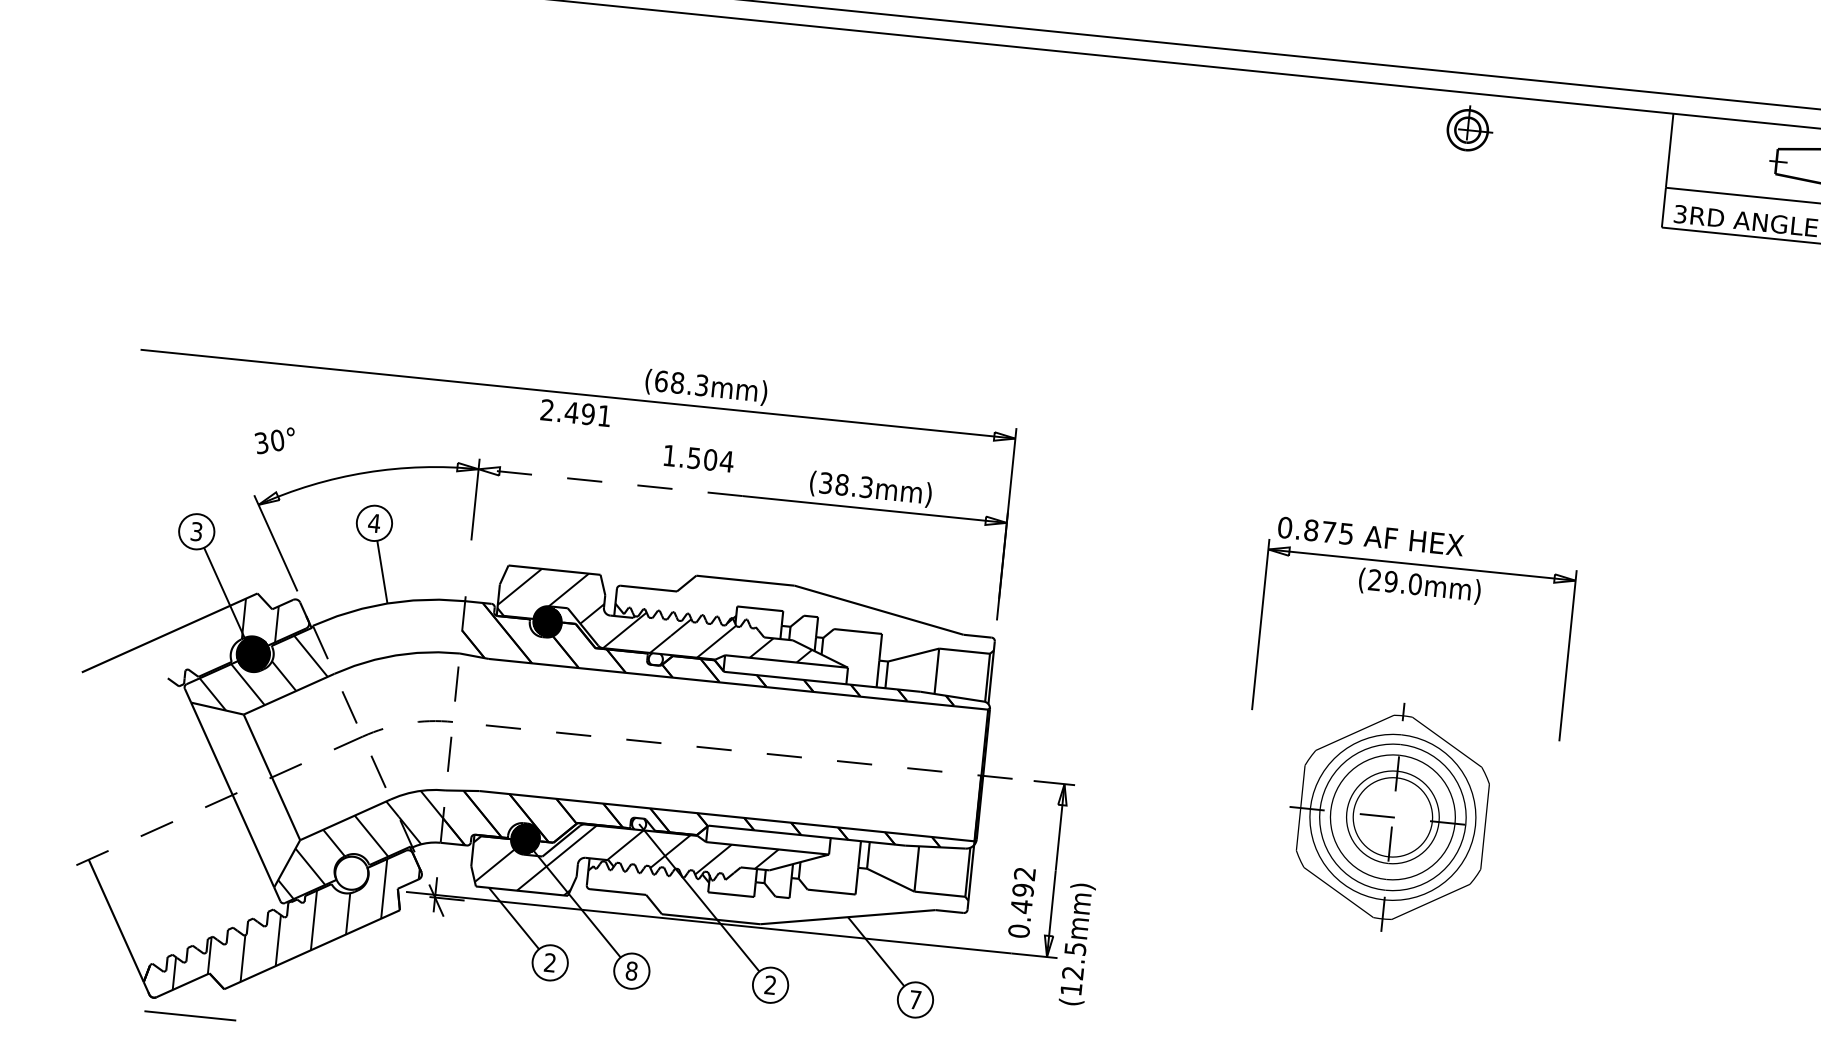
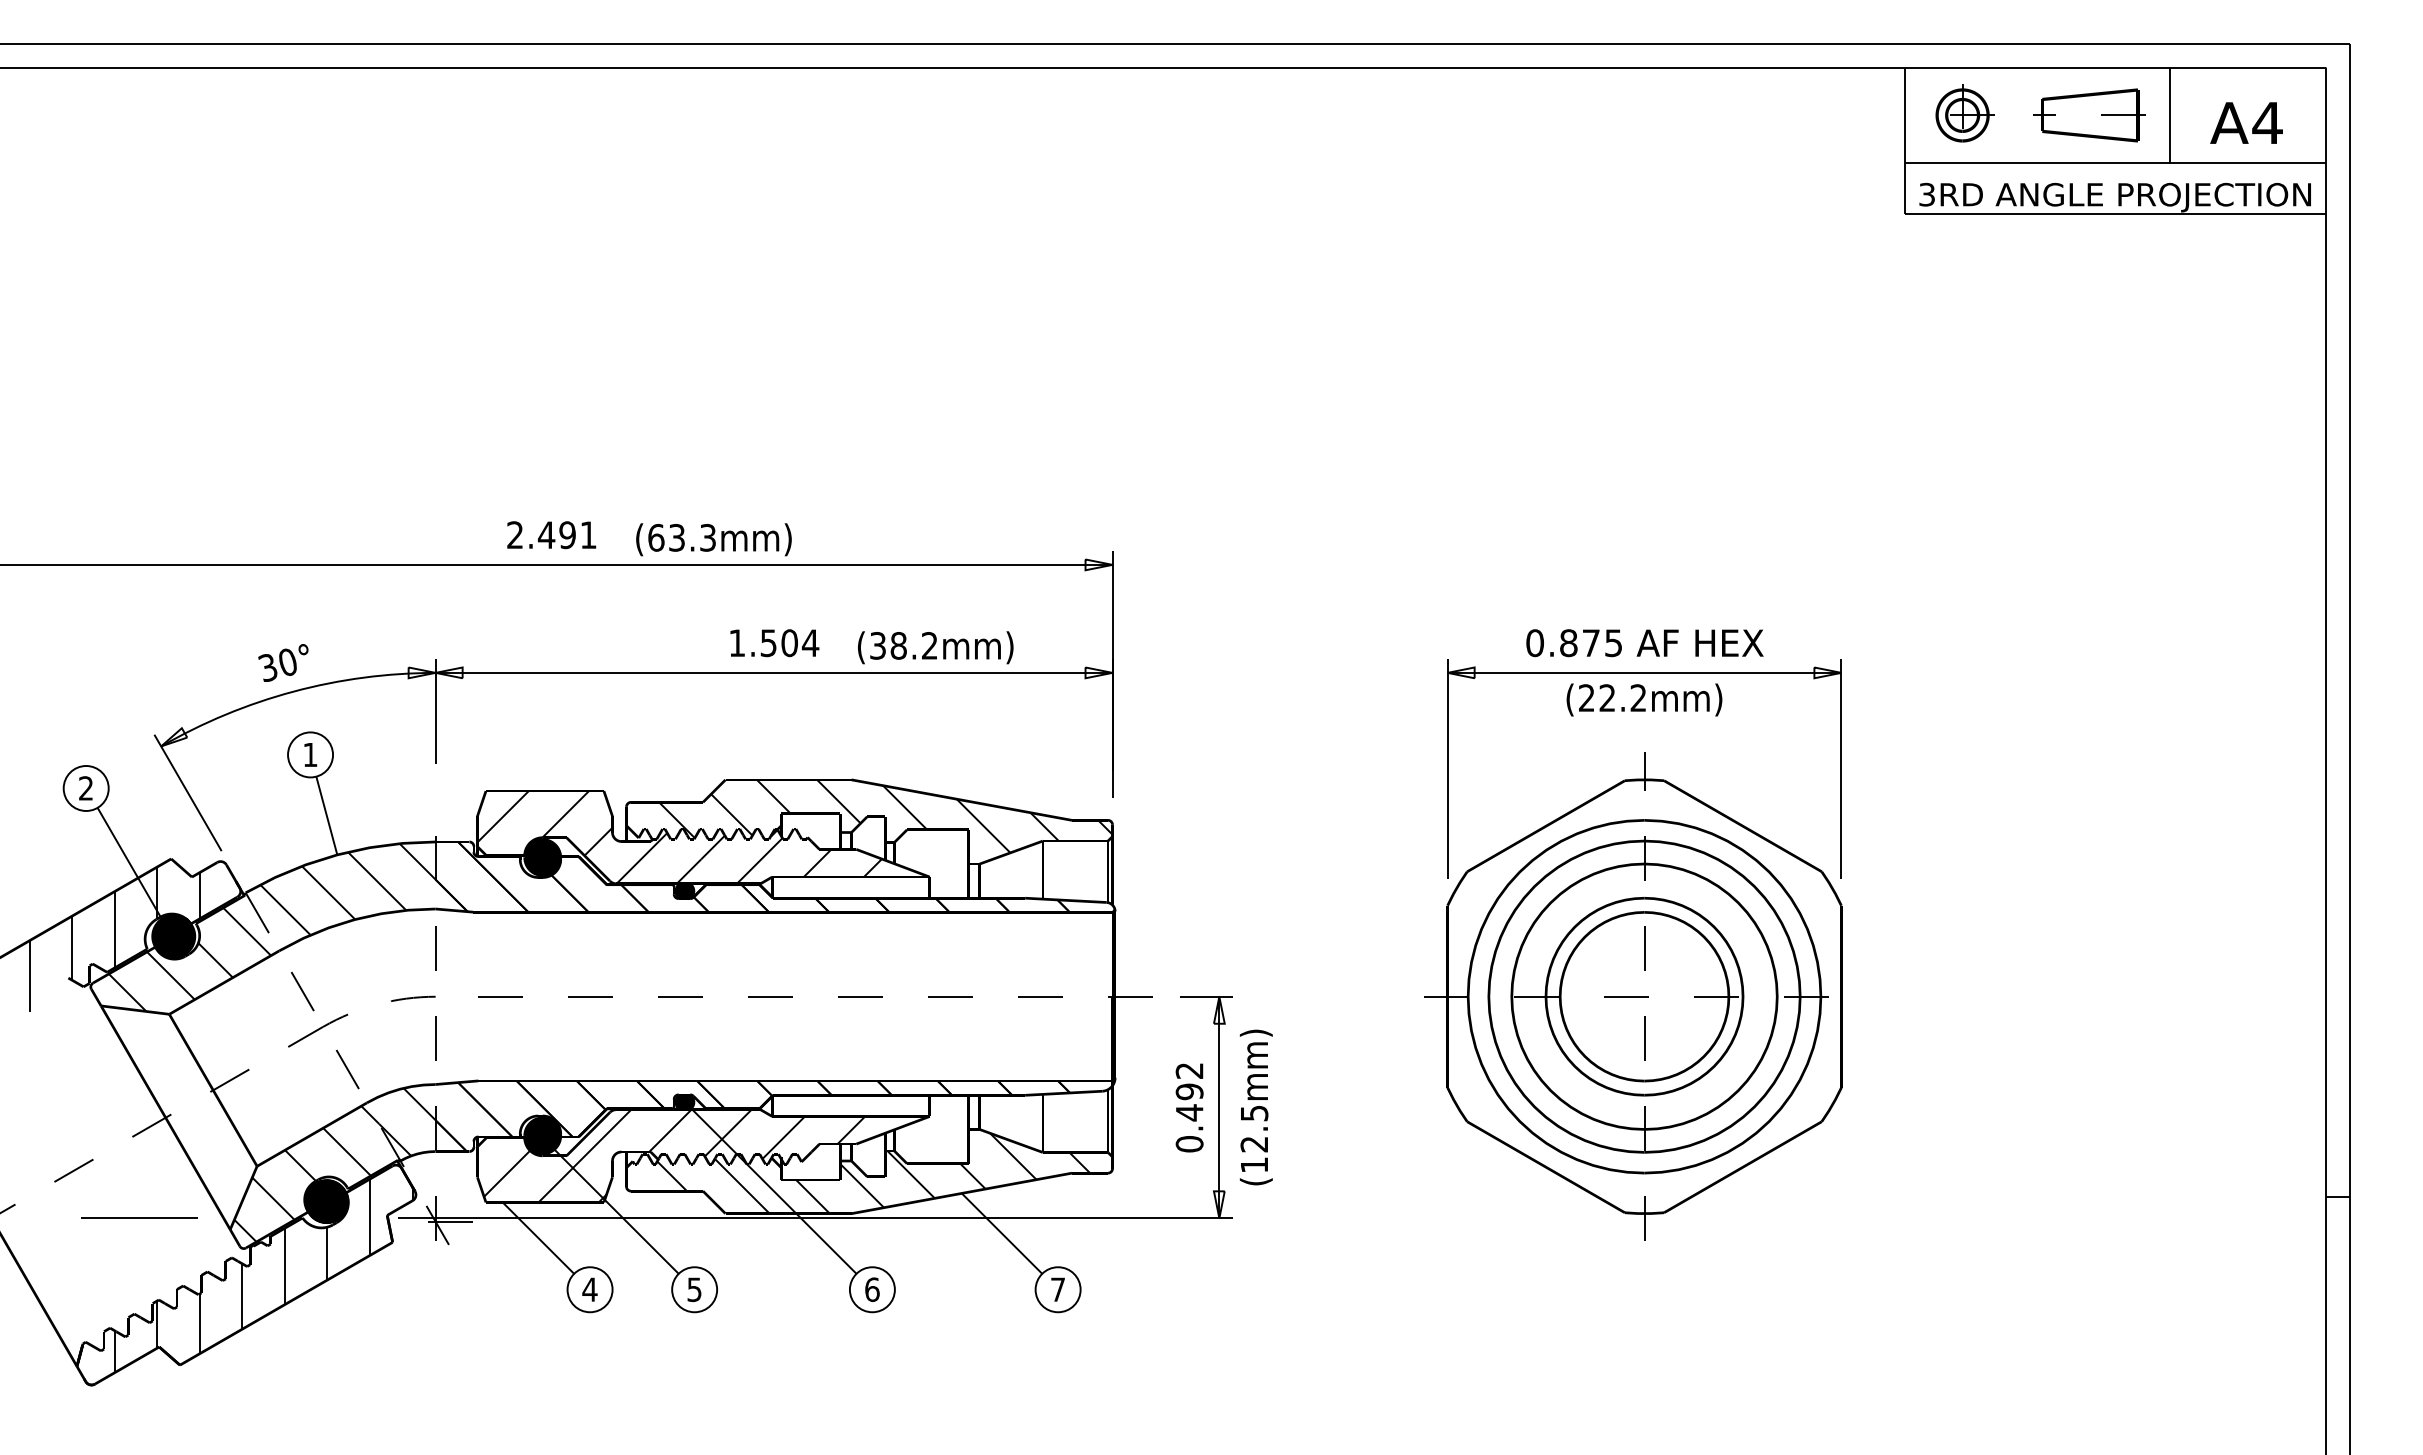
part: (1469, 128) -> (1964, 113), moved
text: (678, 382) -> (677, 537), (68.3mm) -> (63.3mm)
text: (575, 413) -> (551, 535), moved
text: (274, 440) -> (283, 662), moved
text: (698, 458) -> (774, 643), moved
line: (610, 482) -> (604, 672), dashed -> solid
text: (866, 487) -> (929, 645), (38.3mm) -> (38.2mm)
text: (374, 523) -> (310, 754), 4 -> 1
text: (196, 531) -> (86, 788), 3 -> 2
text: (1370, 536) -> (1644, 643), moved
text: (1402, 583) -> (1622, 698), (29.0mm) -> (22.2mm)
hatch: (818, 616) -> (885, 815), added
hatch: (392, 631) -> (347, 889), added
hatch: (172, 657) -> (71, 951), added
hatch: (655, 658) -> (684, 890), added
part: (1387, 816) -> (1633, 996), size x1.67
hatch: (638, 823) -> (684, 1101), added
hatch: (351, 873) -> (326, 1201), added
hatch: (654, 891) -> (713, 1185), added
hatch: (835, 900) -> (943, 1173), added
text: (1021, 902) -> (1189, 1107), moved
text: (1076, 944) -> (1255, 1107), moved
text: (549, 962) -> (589, 1289), 2 -> 4
text: (631, 970) -> (694, 1289), 8 -> 5
text: (770, 985) -> (872, 1289), 2 -> 6
line: (190, 1015) -> (139, 1217), moved

